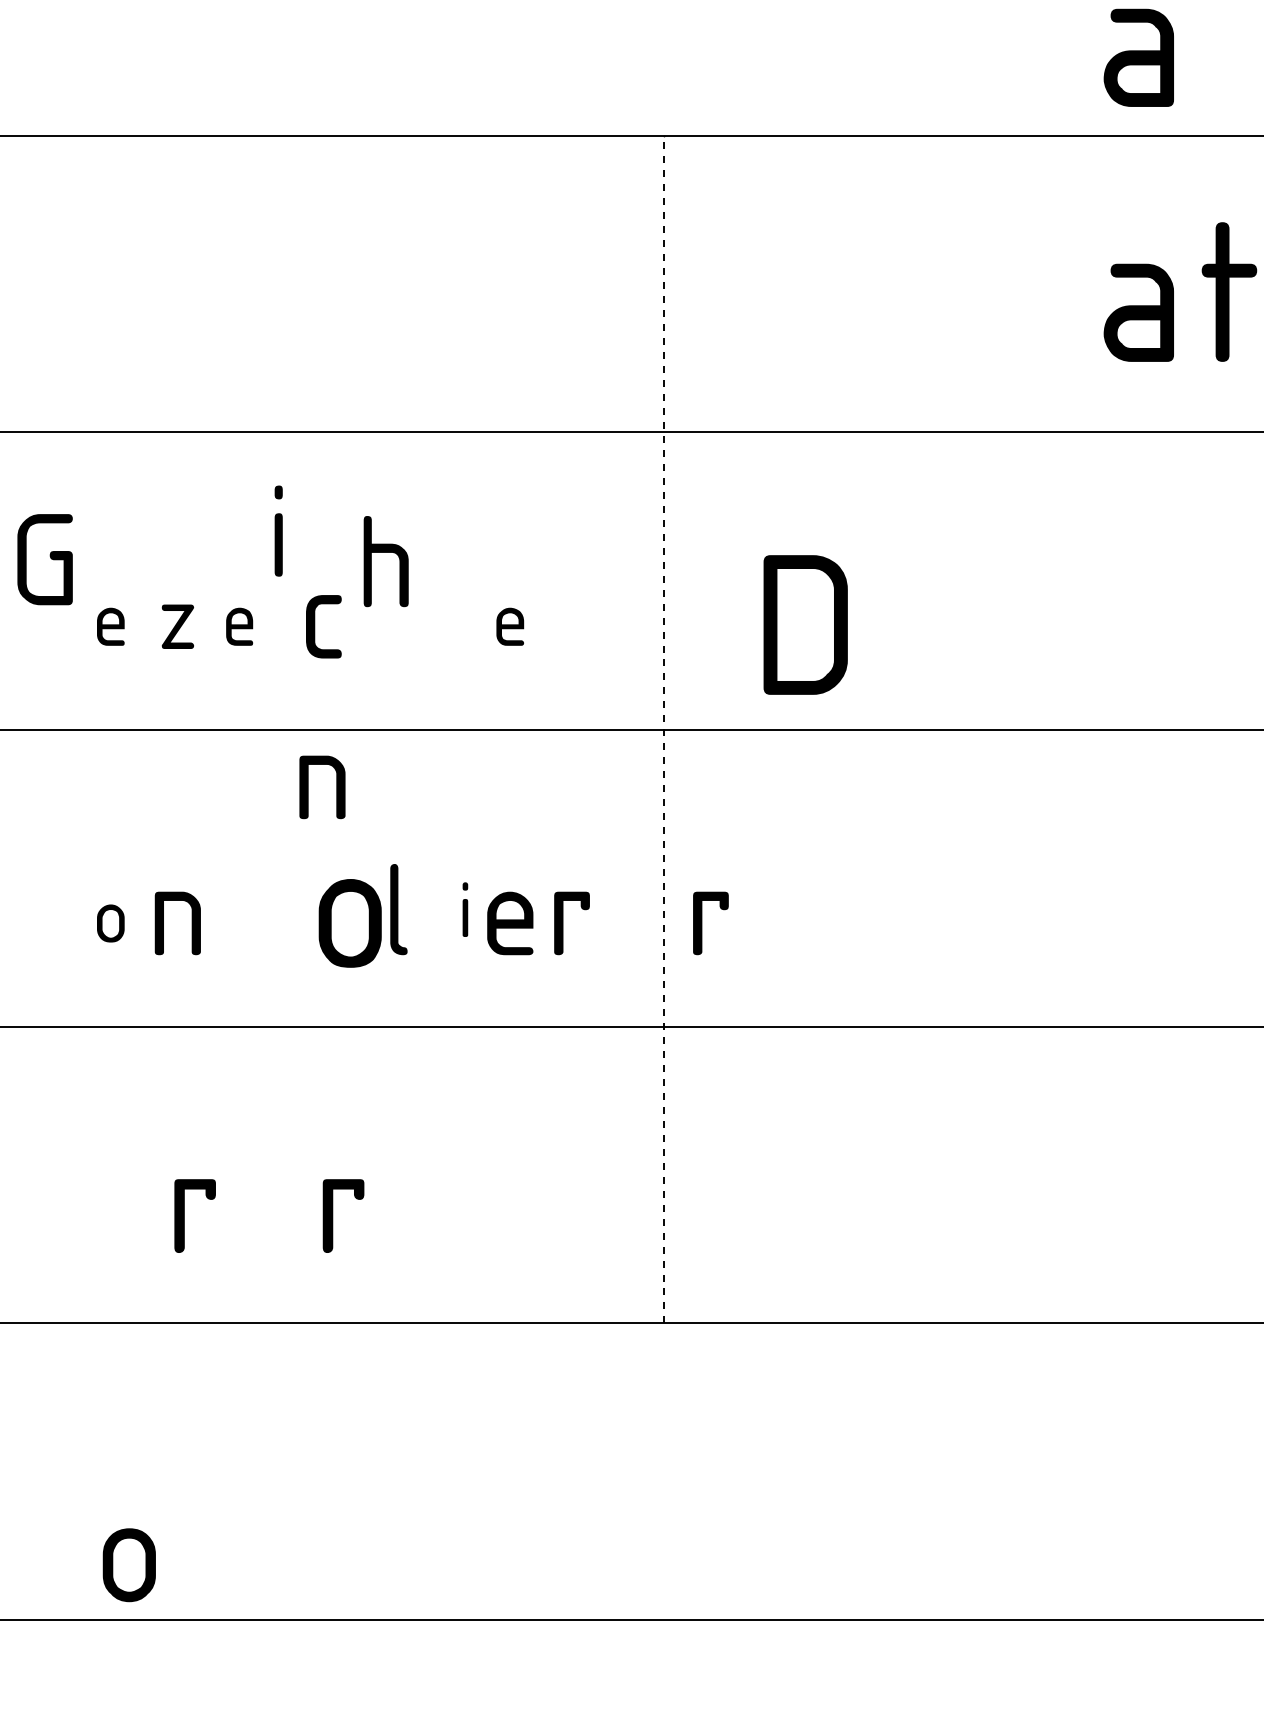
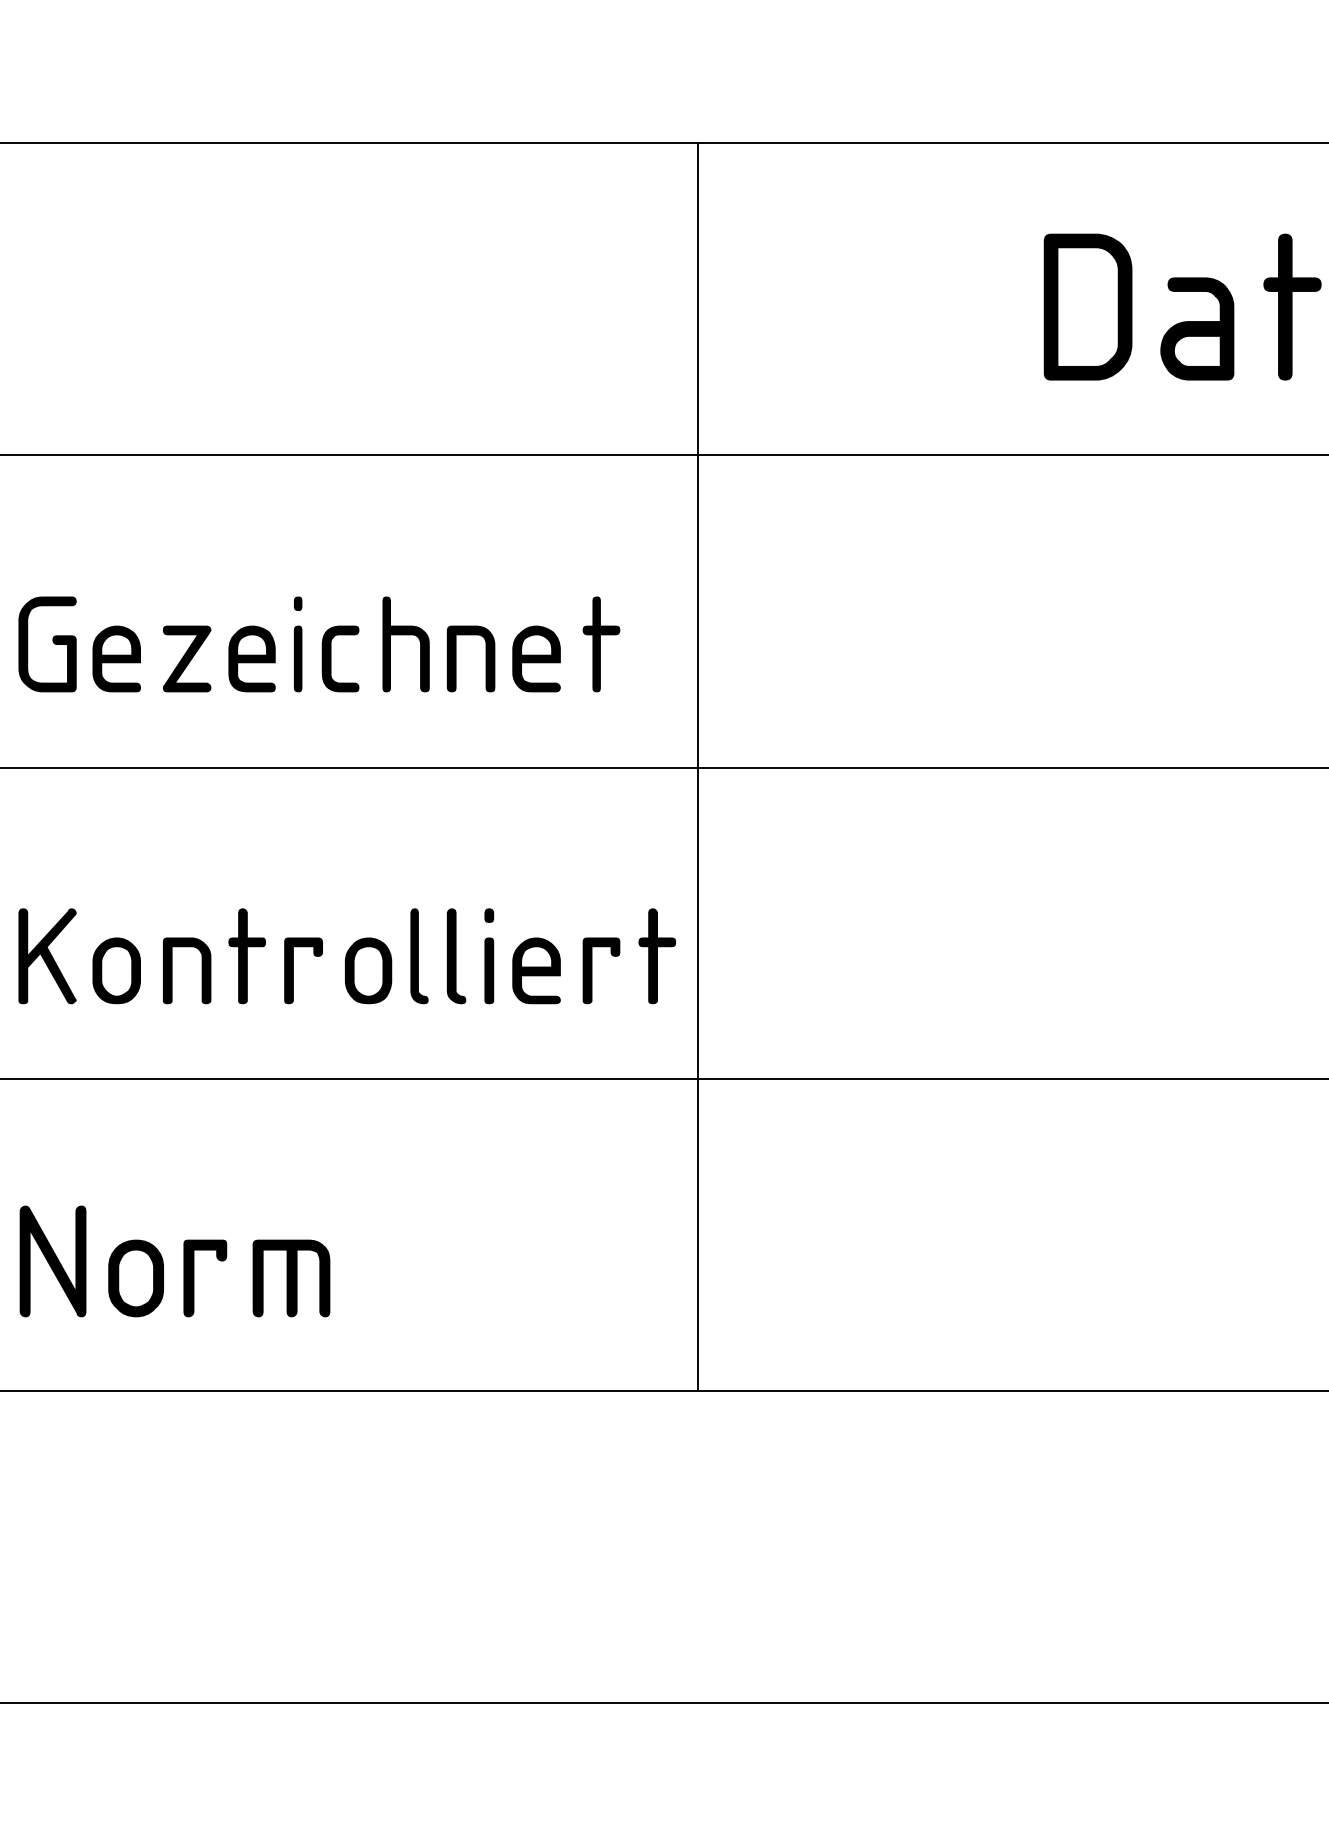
part: (1139, 57) -> (1197, 60), removed
part: (279, 531) -> (298, 644), moved
part: (385, 553) -> (405, 635), moved
part: (45, 559) -> (47, 644), moved
fill: (572, 613) -> (601, 644), added
part: (805, 624) -> (1087, 306), moved
part: (110, 626) -> (116, 658), size x1.67
part: (178, 626) -> (187, 658), size x1.43
part: (239, 626) -> (251, 658), size x1.67
fill: (447, 626) -> (470, 658), added
part: (510, 626) -> (536, 658), size x1.67
line: (664, 729) -> (698, 766), dashed -> solid
part: (336, 787) -> (353, 827), removed
fill: (45, 909) -> (47, 956), added
fill: (235, 909) -> (247, 956), added
part: (434, 909) -> (456, 956), added
part: (465, 909) -> (489, 956), size x1.67
fill: (625, 909) -> (657, 956), added
part: (110, 923) -> (116, 970), size x1.67
fill: (288, 923) -> (303, 970), added
part: (350, 923) -> (368, 970), size x0.71
part: (702, 923) -> (738, 970), removed
fill: (49, 1199) -> (52, 1261), added
fill: (277, 1216) -> (291, 1278), added
part: (333, 1216) -> (350, 1278), removed
part: (128, 1565) -> (135, 1278), moved

